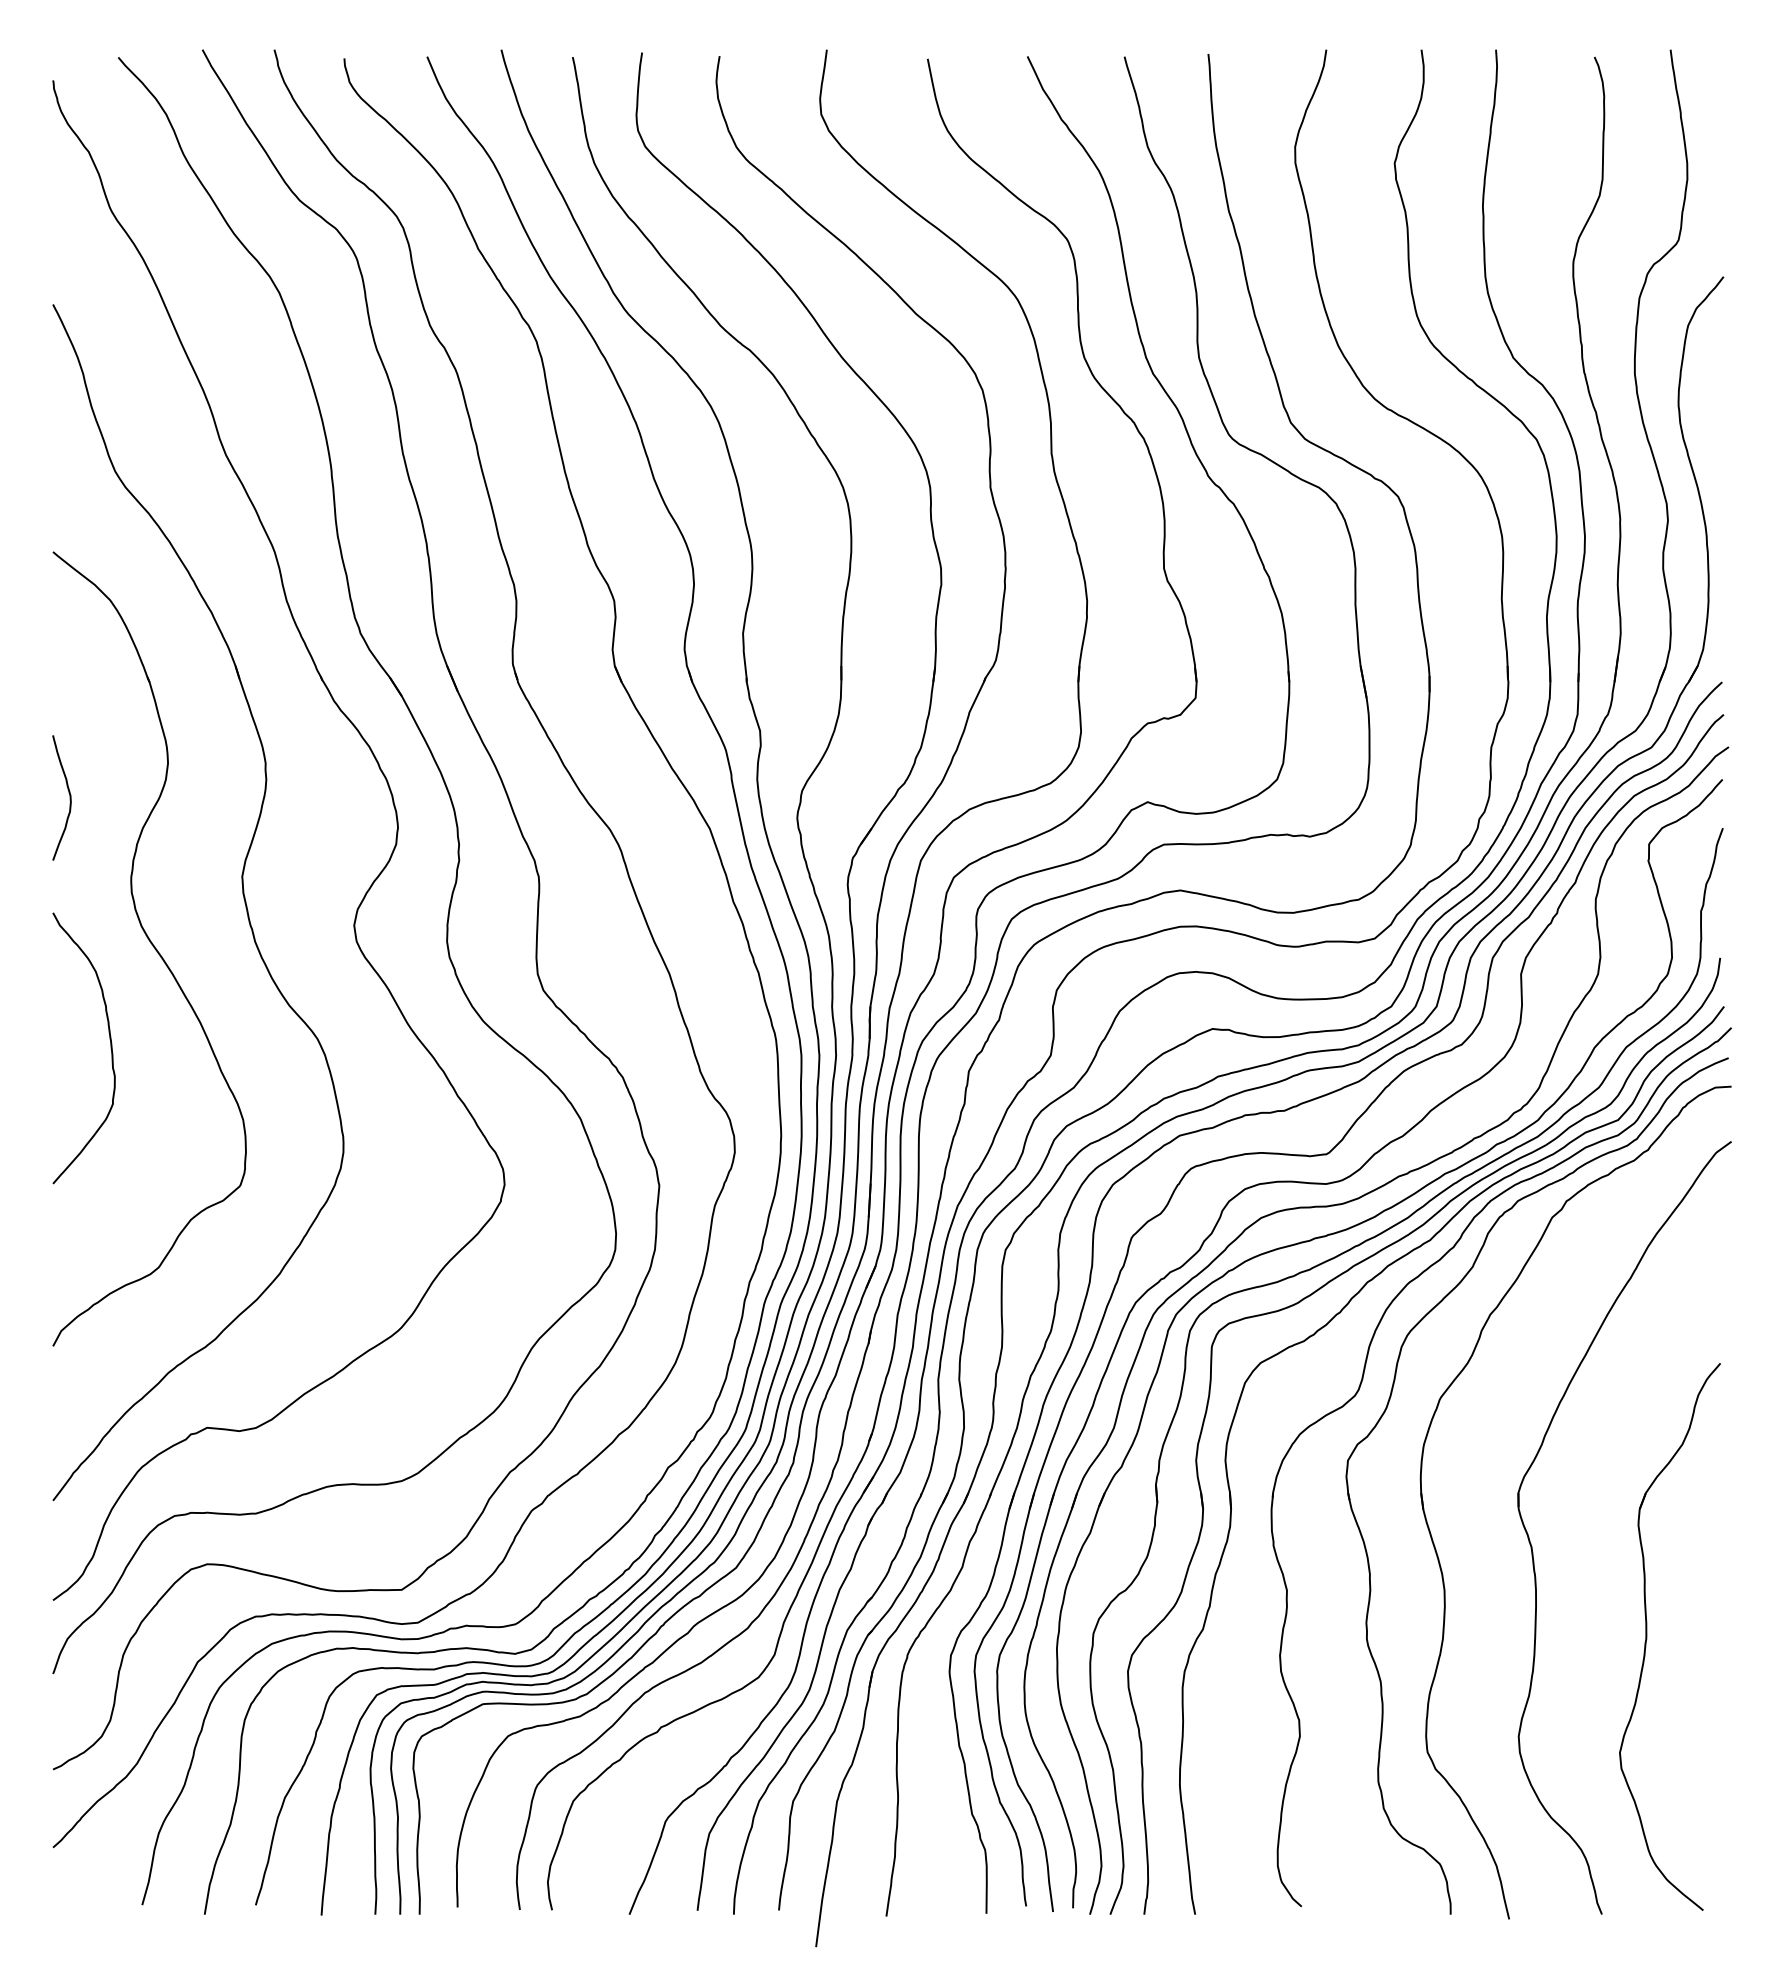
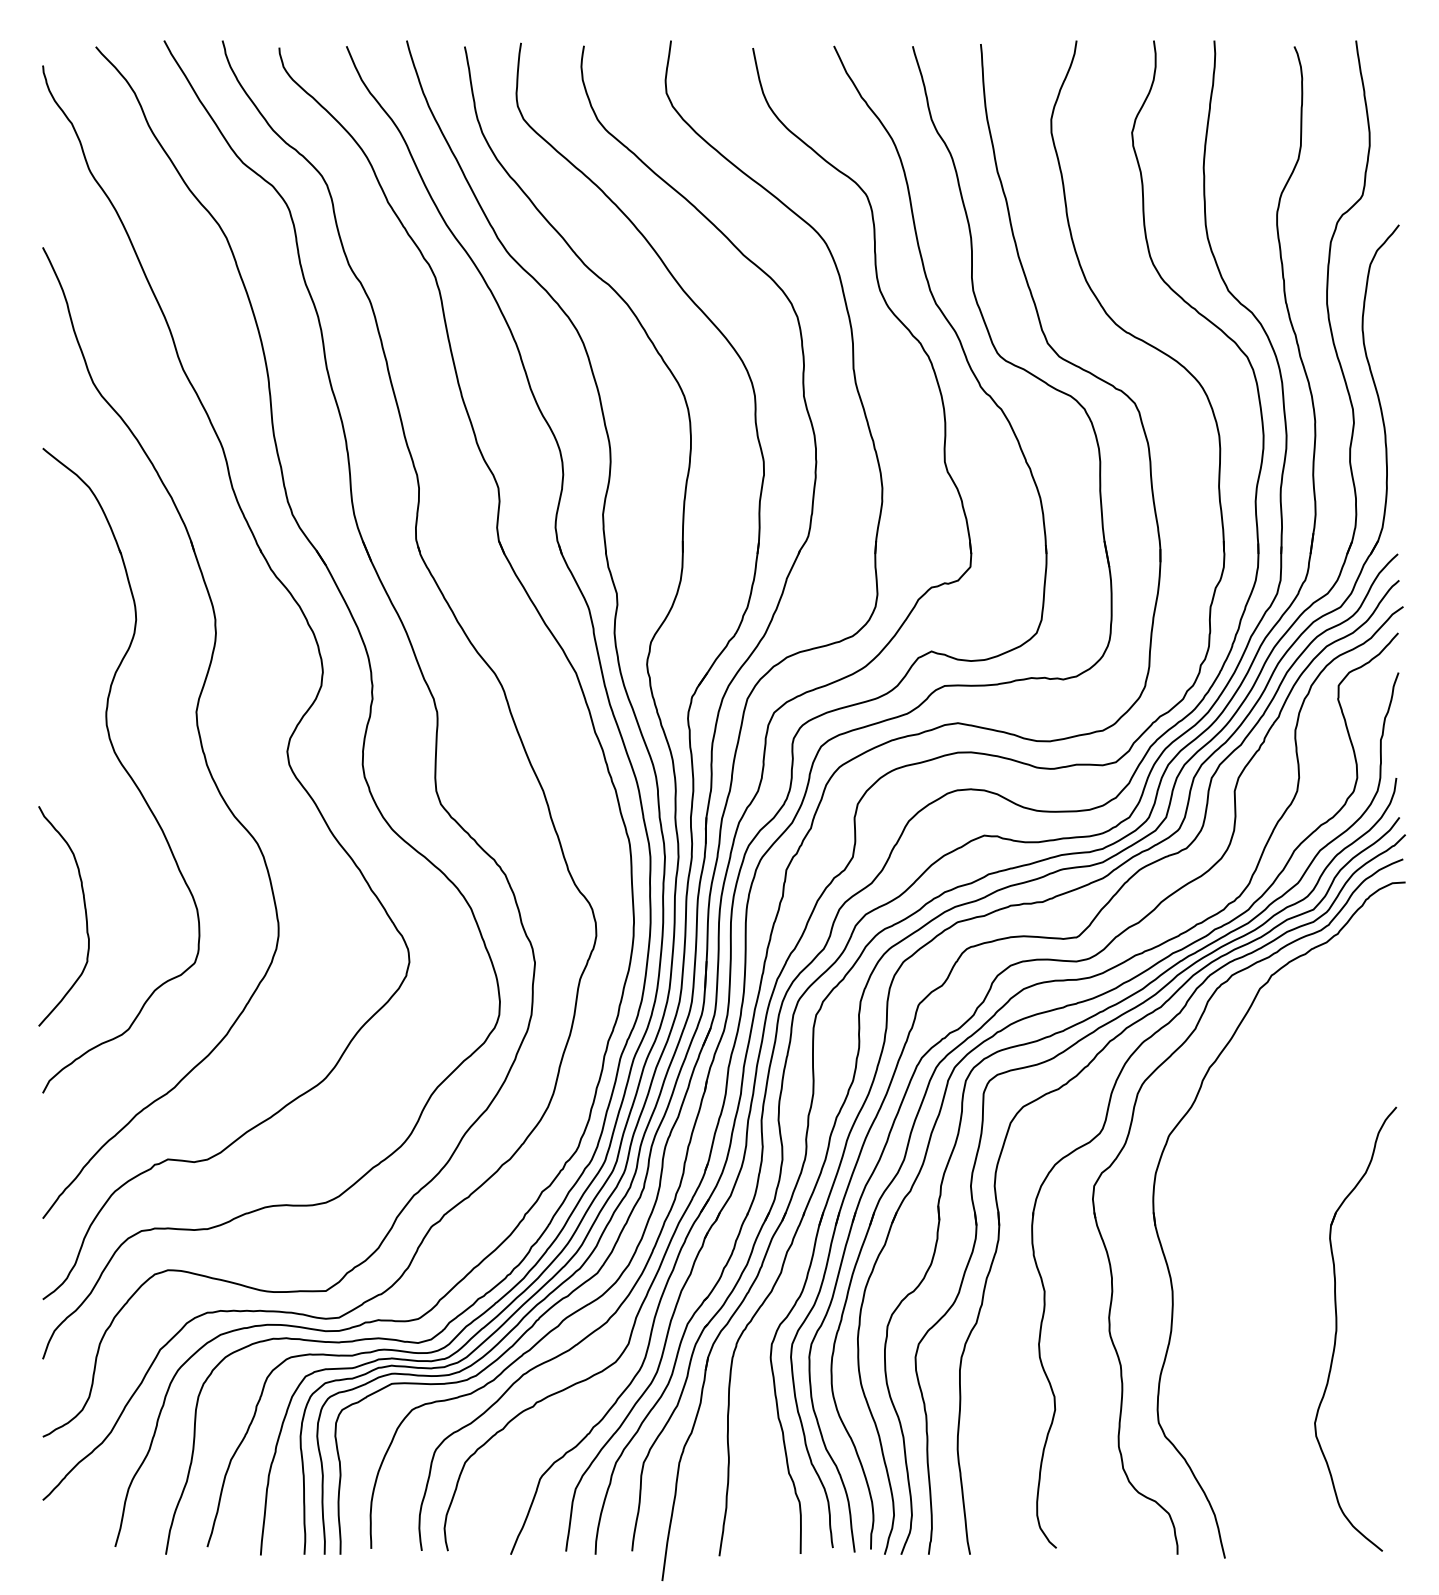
curve: (69, 797) -> (56, 647), removed
curve: (110, 1048) -> (85, 916), moved
part: (1532, 1546) -> (1243, 1255), removed

